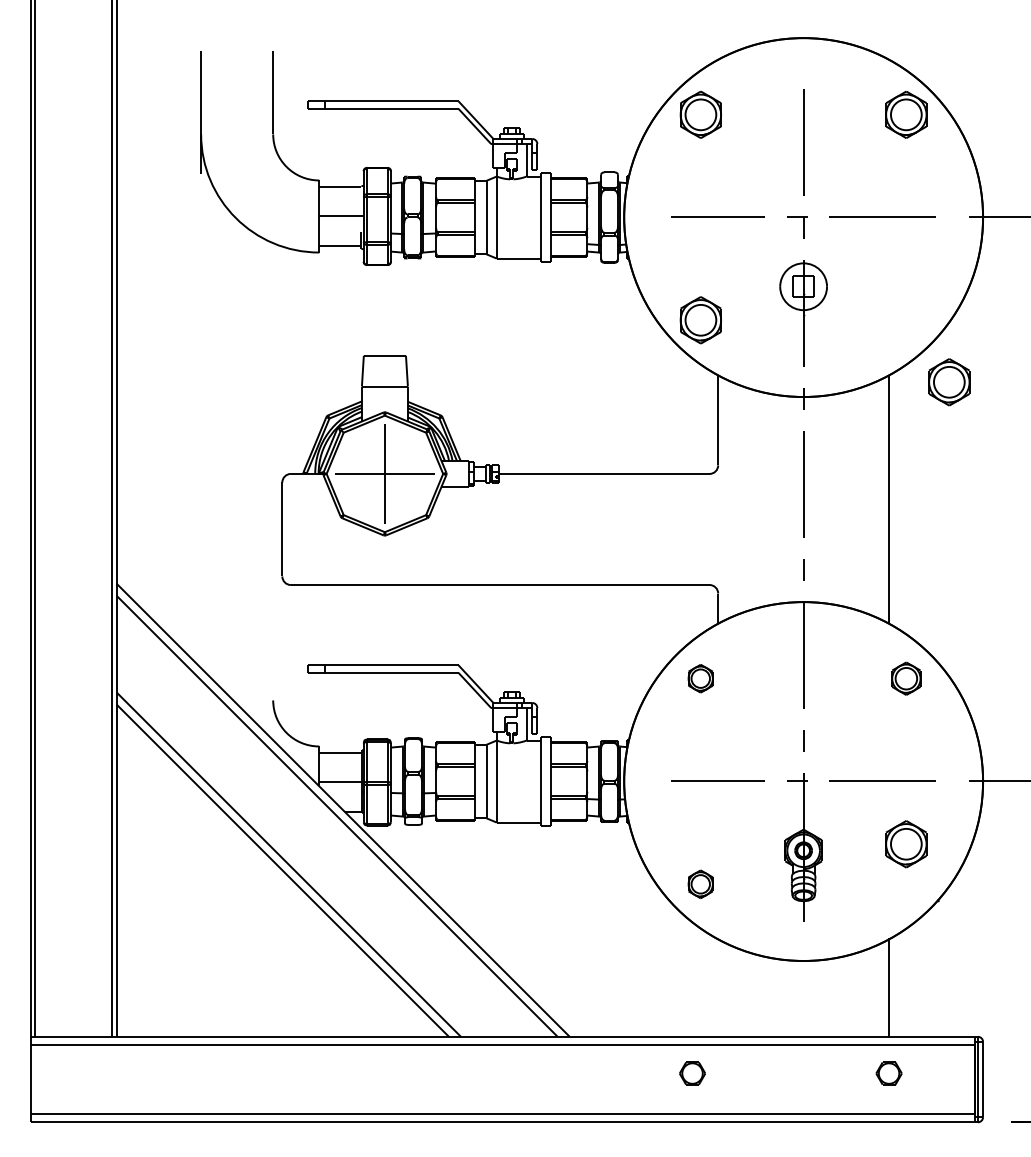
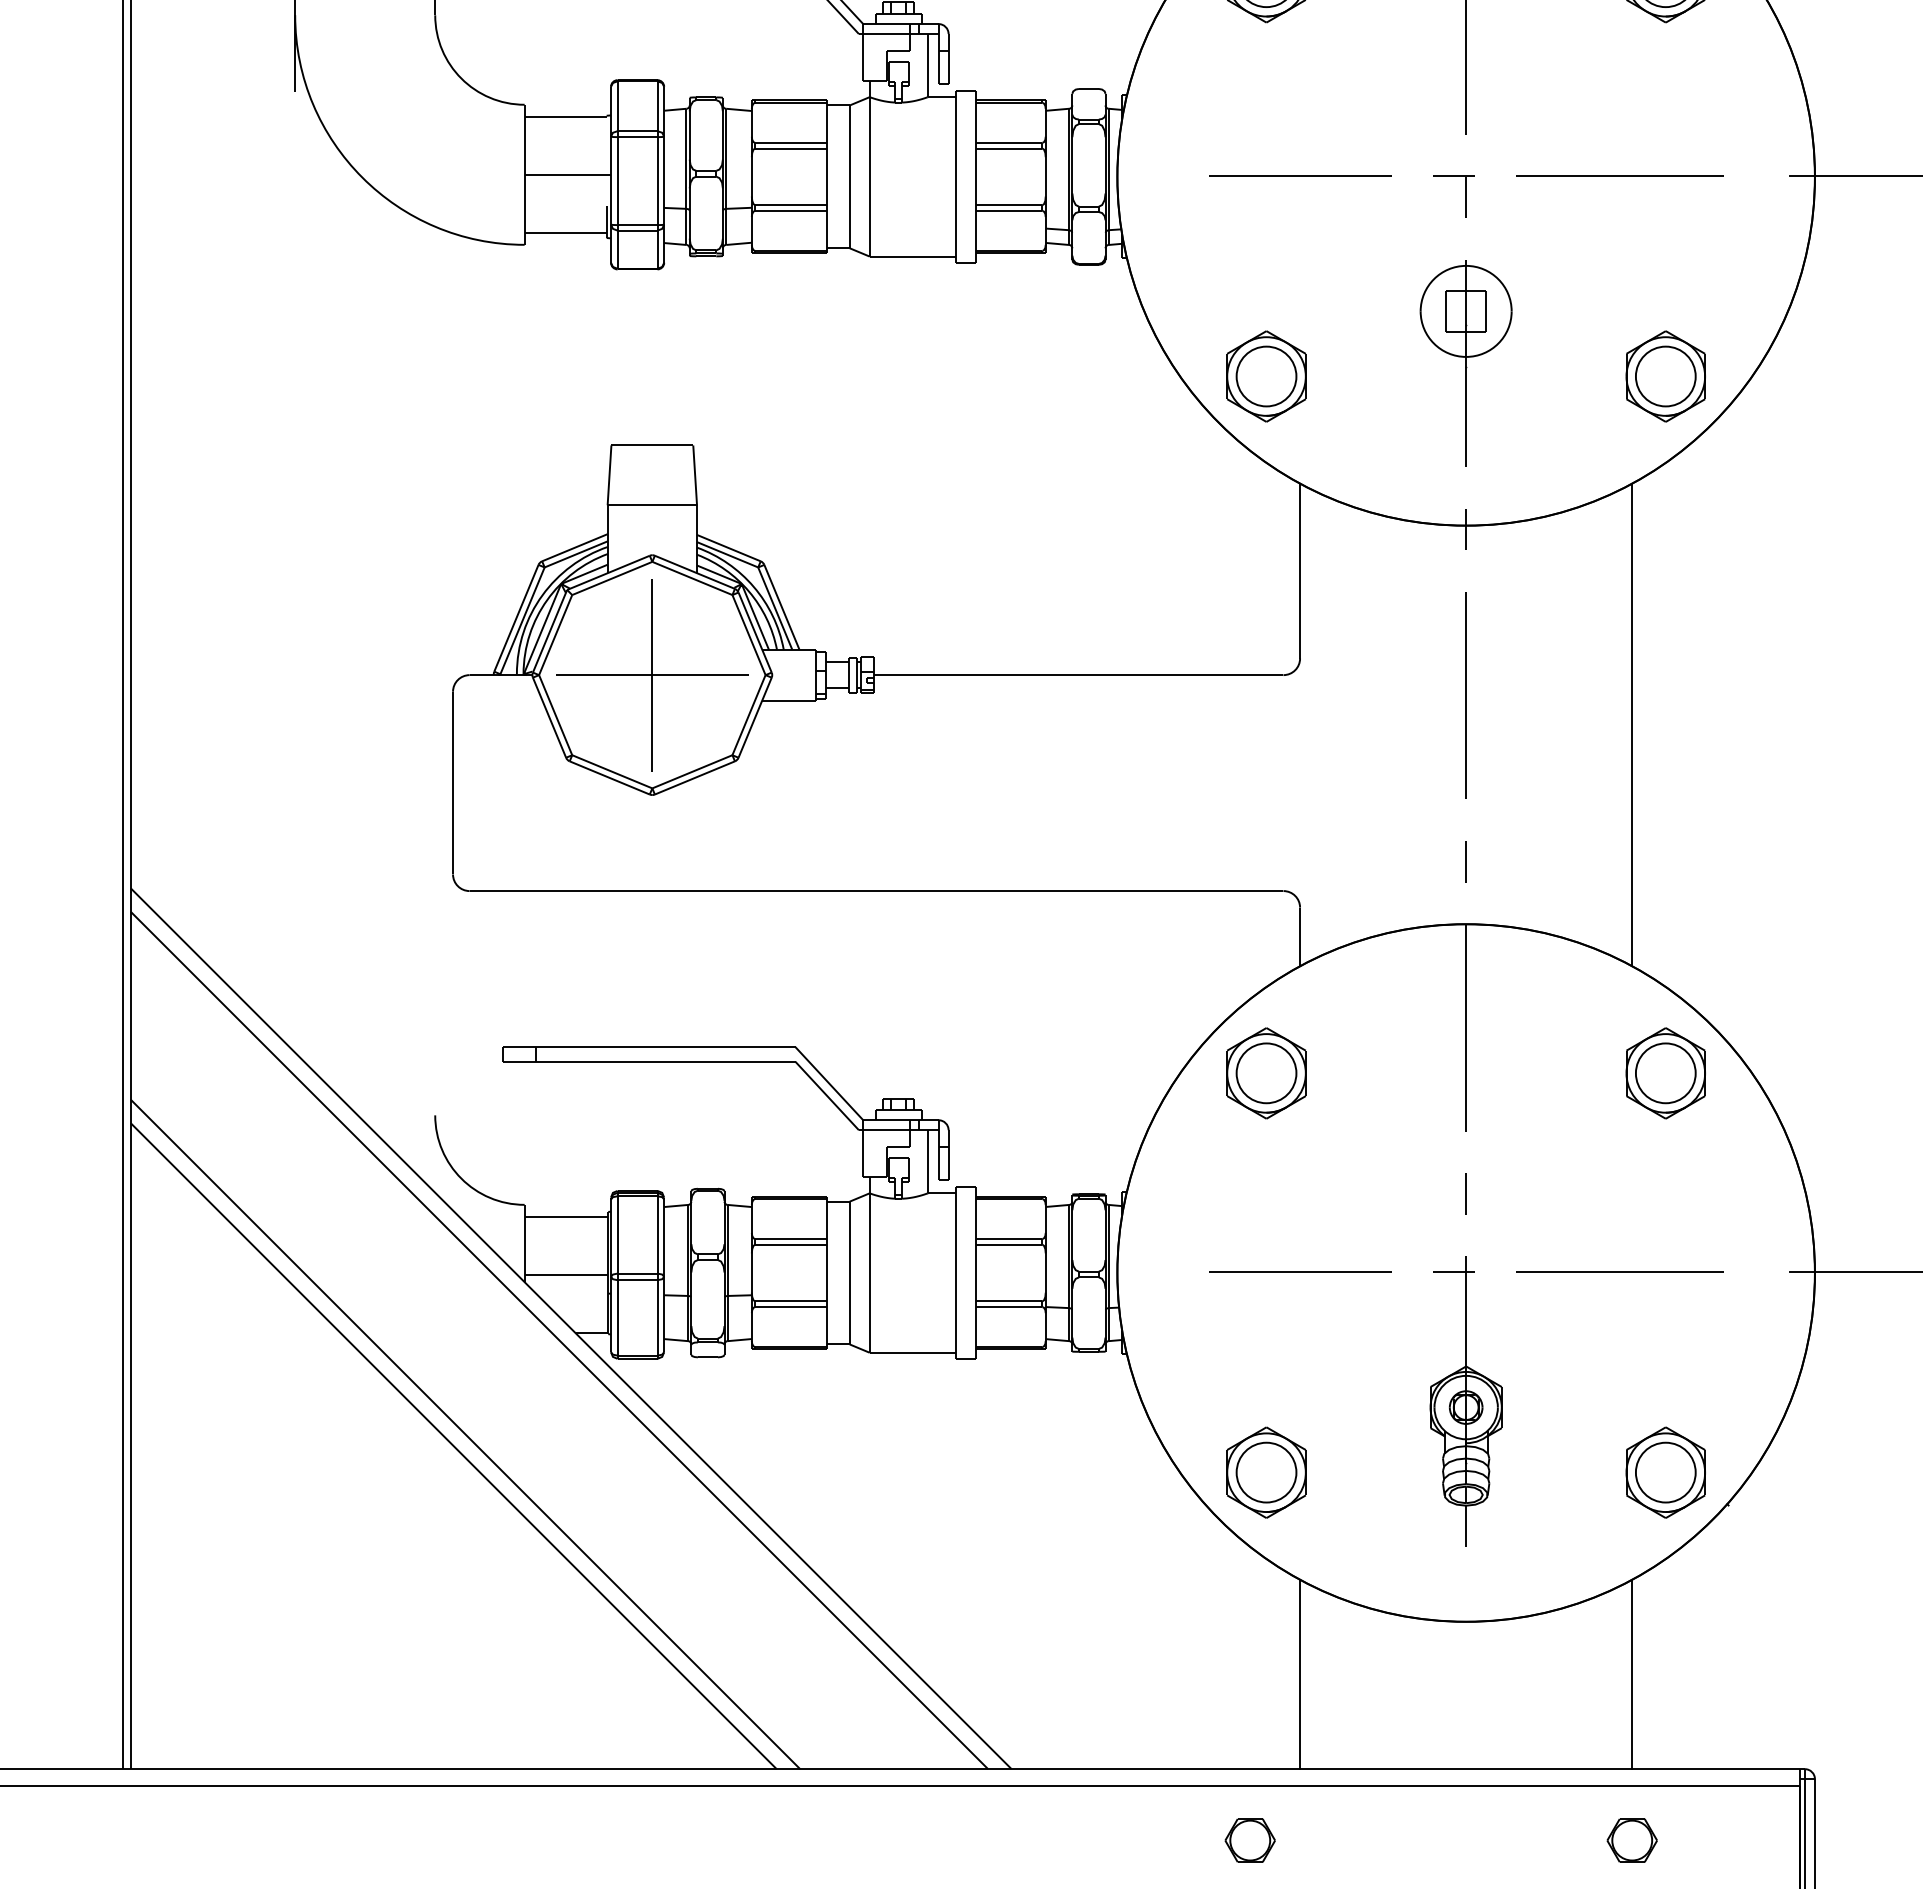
part: (949, 382) -> (1666, 376), moved
part: (700, 678) -> (1265, 1072), size x1.67
part: (906, 678) -> (1666, 1072), size x1.43
part: (906, 844) -> (1666, 1473), moved
part: (700, 884) -> (1265, 1473), size x1.67
line: (718, 987) -> (1300, 1673), added

